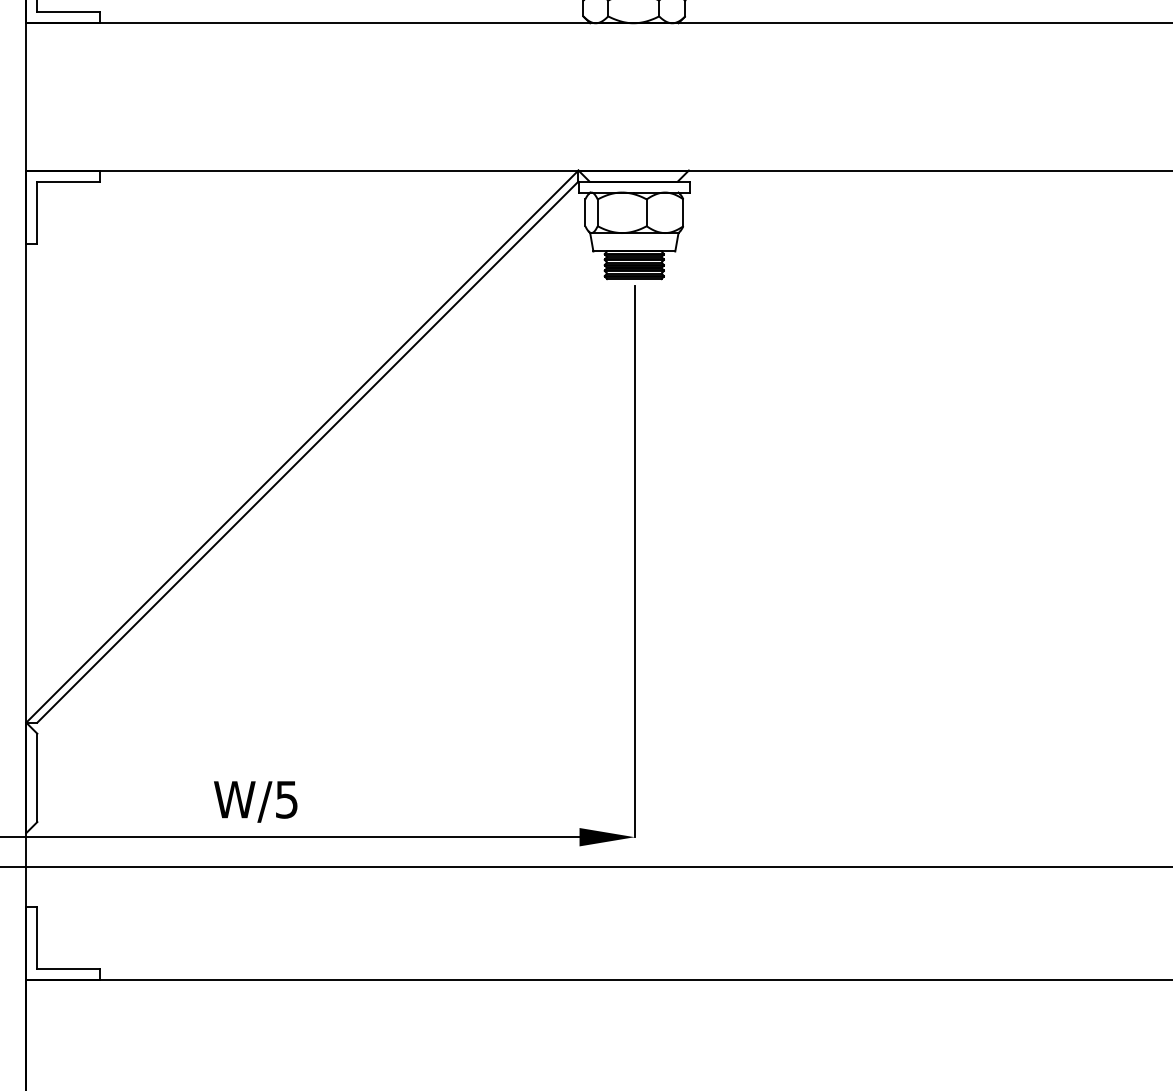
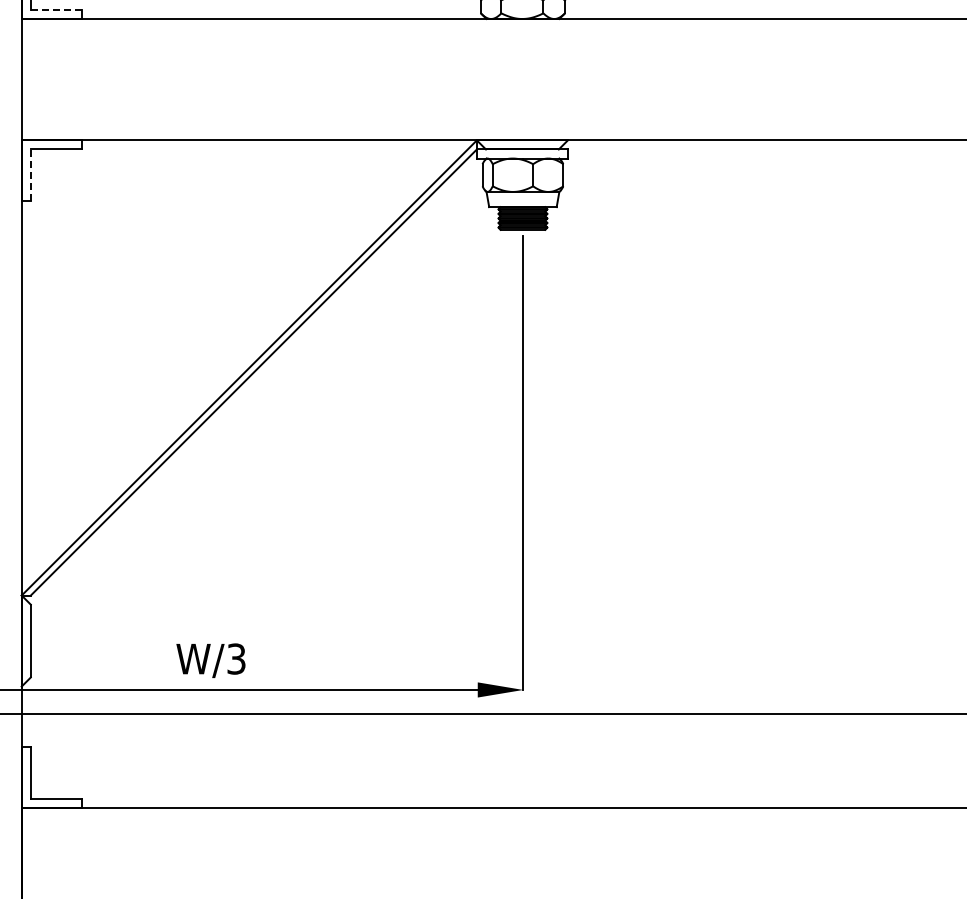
line: (68, 11) -> (56, 9), solid -> dashed
line: (36, 213) -> (30, 175), solid -> dashed
text: (286, 799) -> (236, 658), W/5 -> W/3

